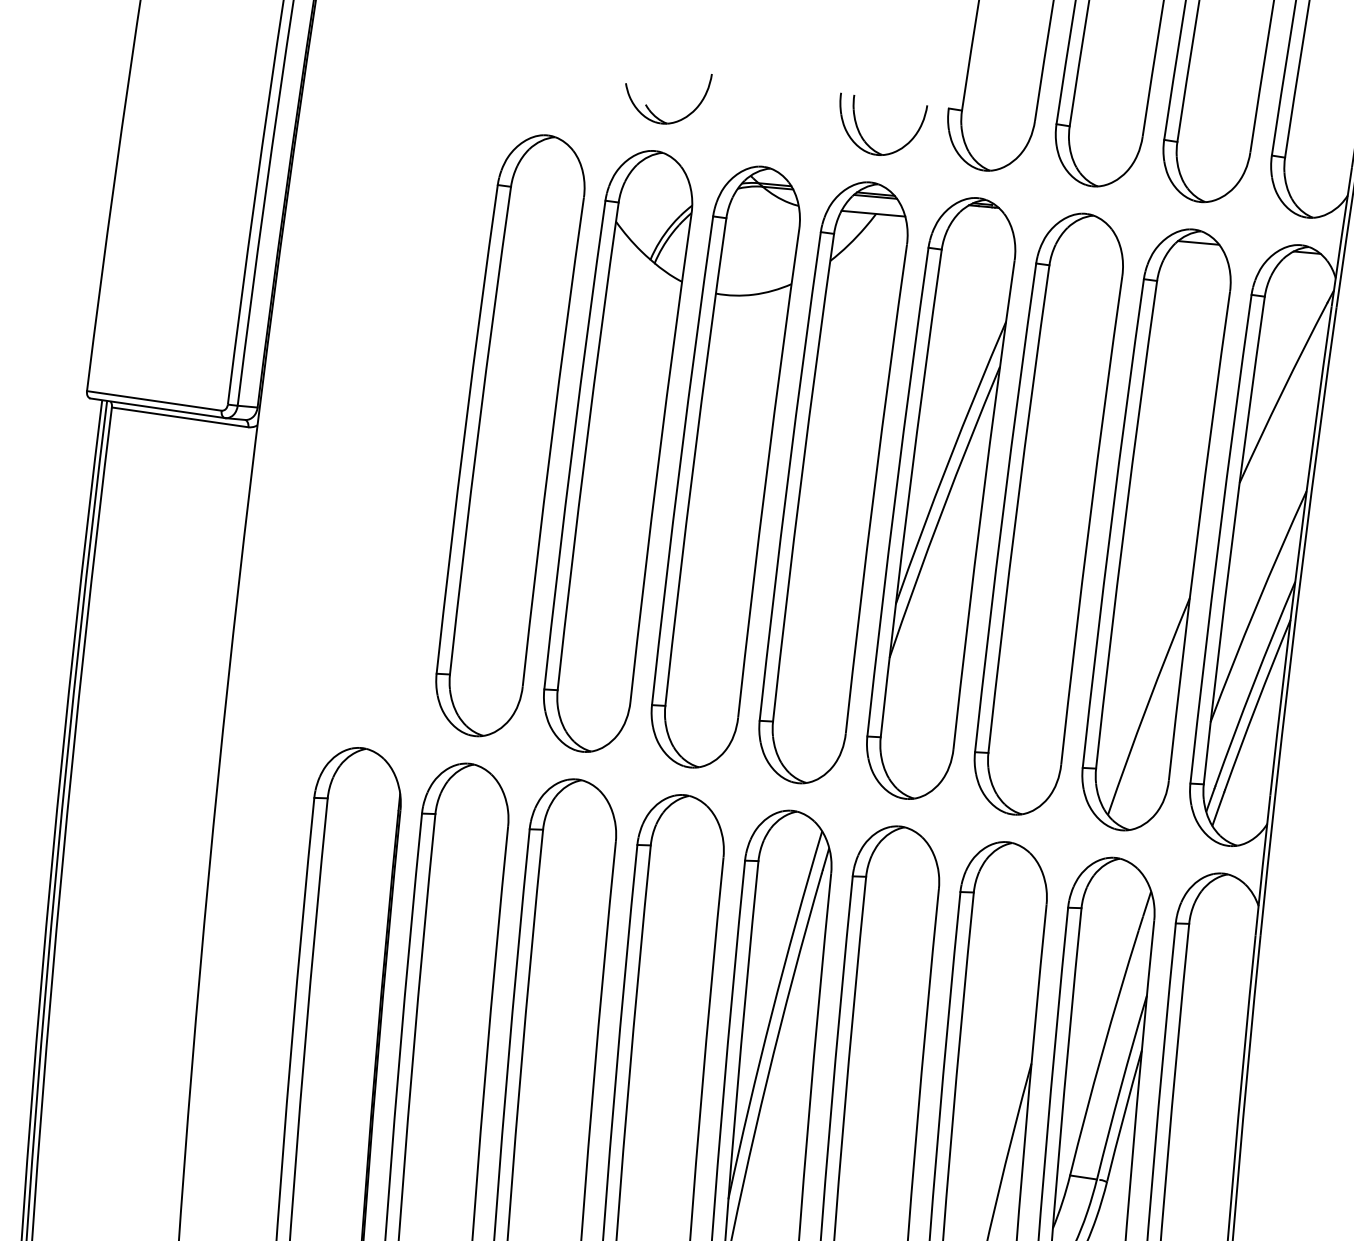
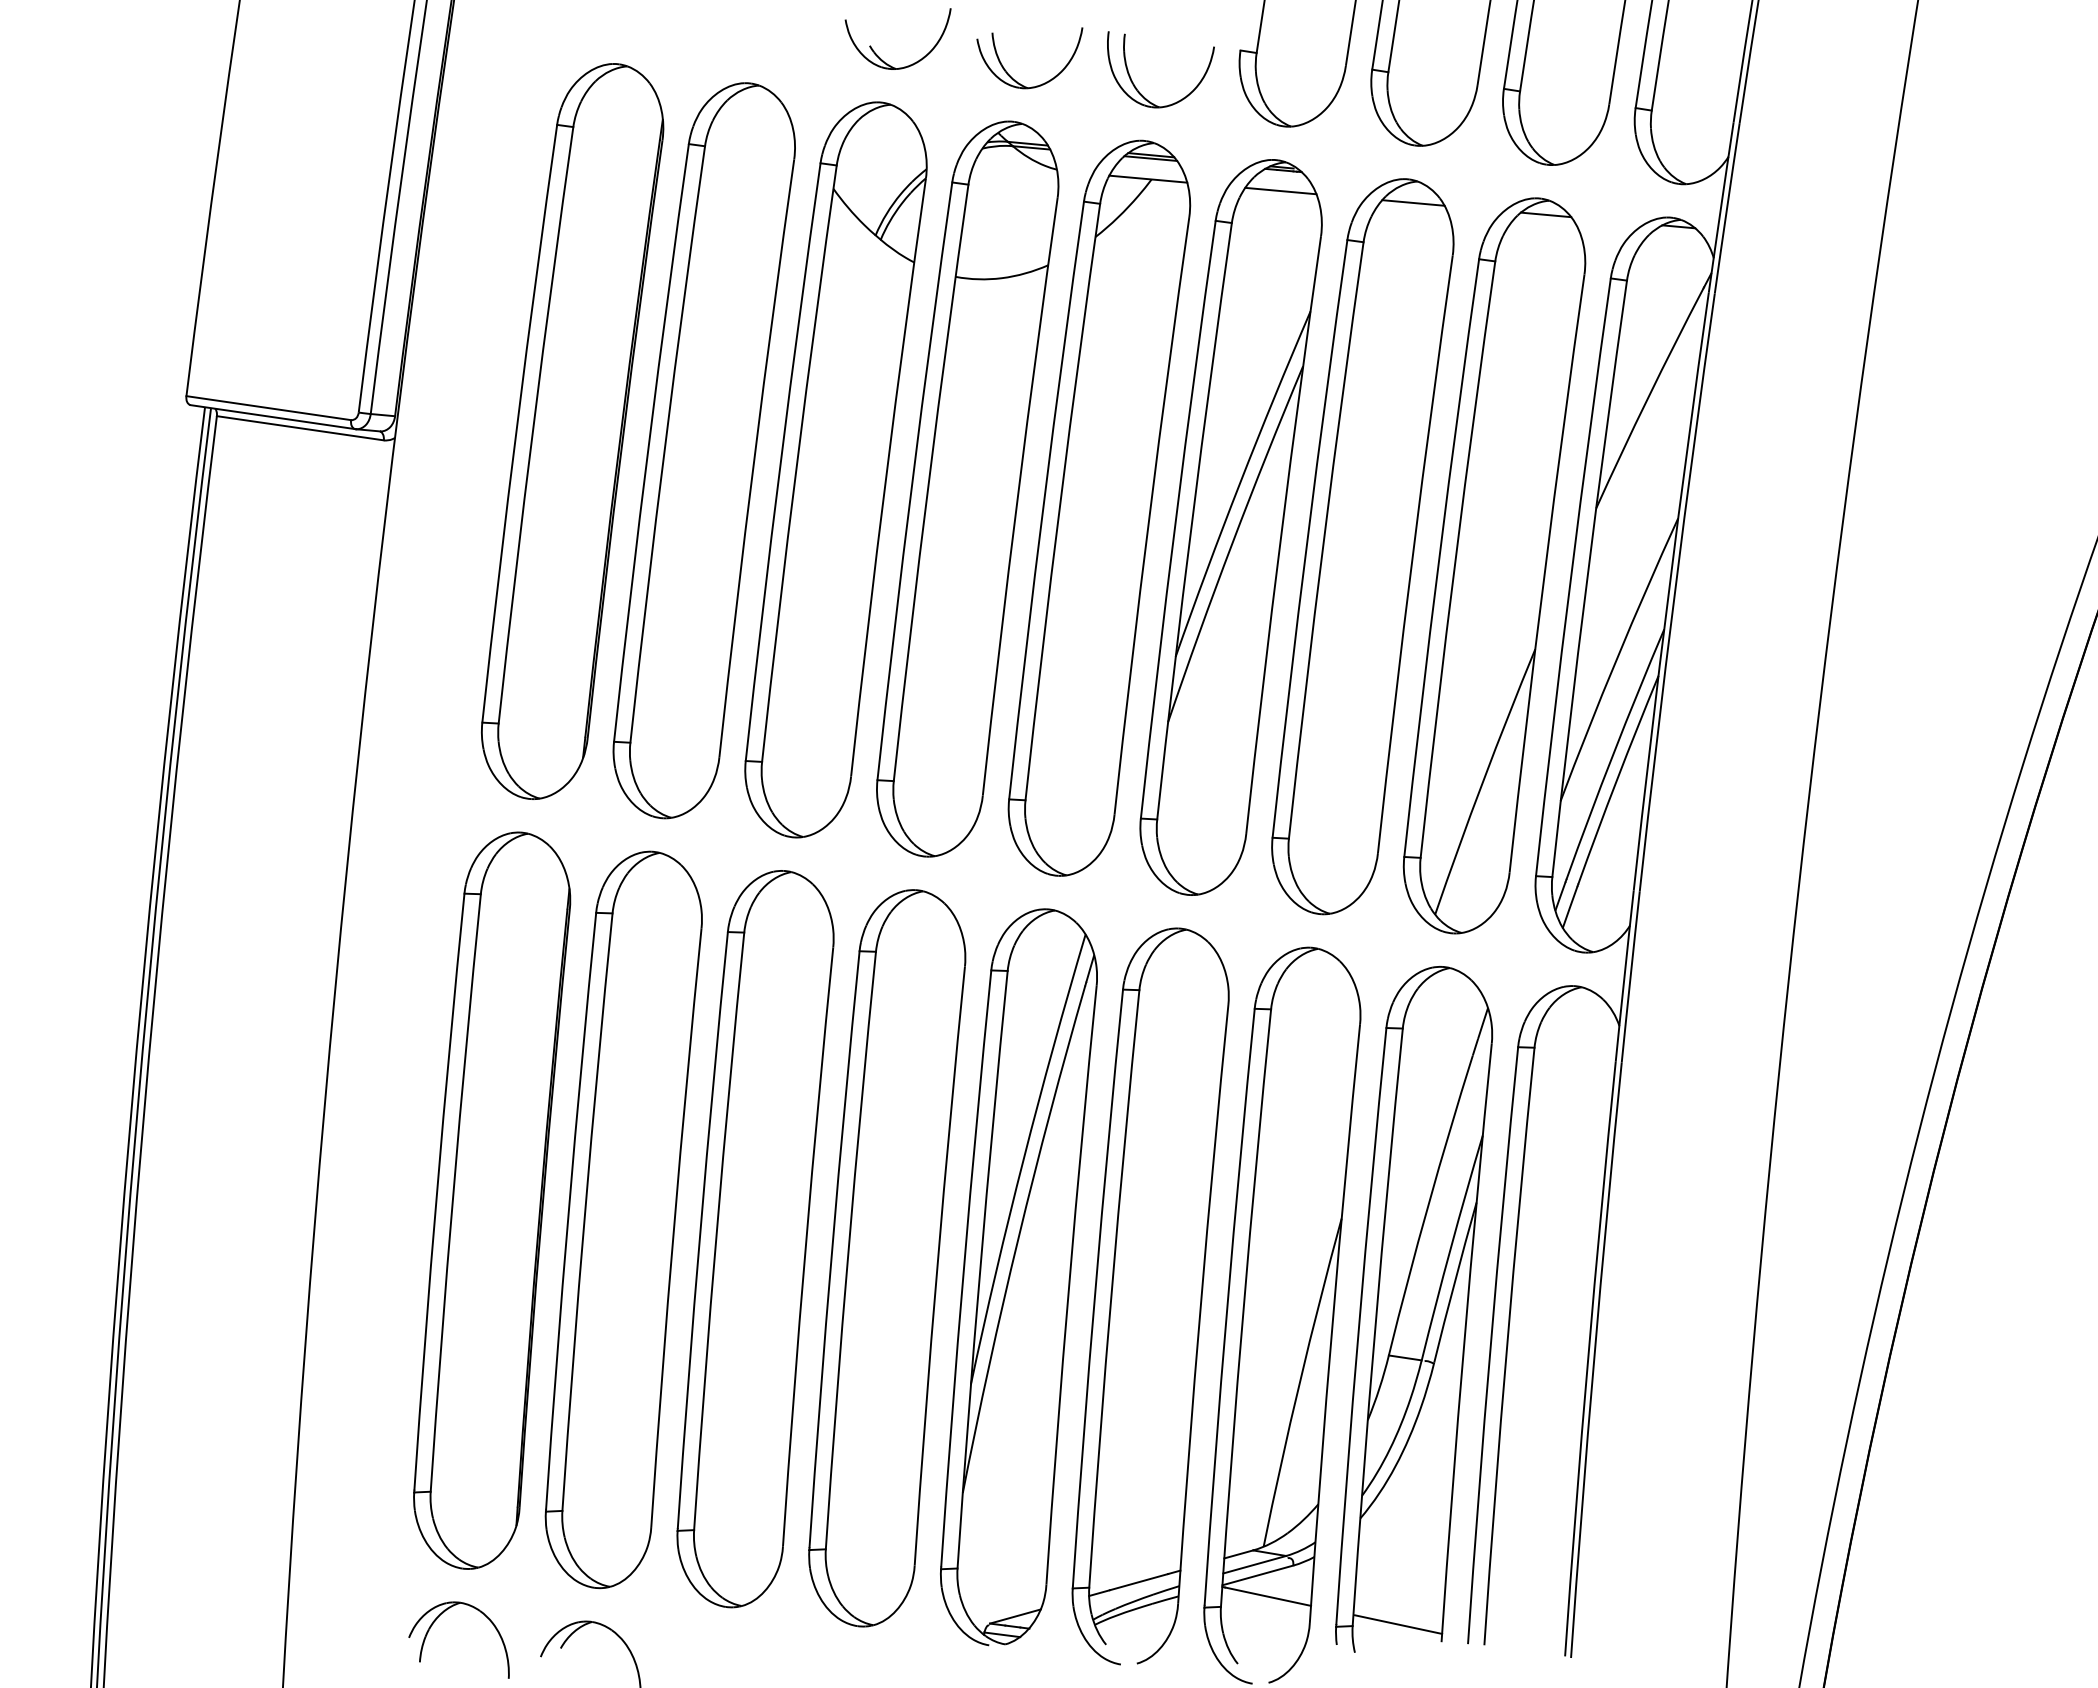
part: (761, 129) -> (1011, 76), added
line: (981, 222) -> (1280, 190), added
line: (1090, 232) -> (1413, 202), added
part: (402, 420) -> (572, 431), added

